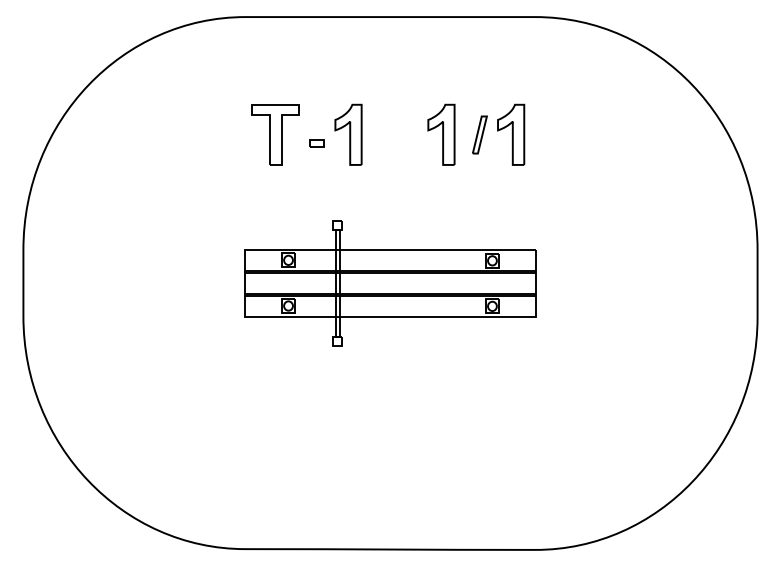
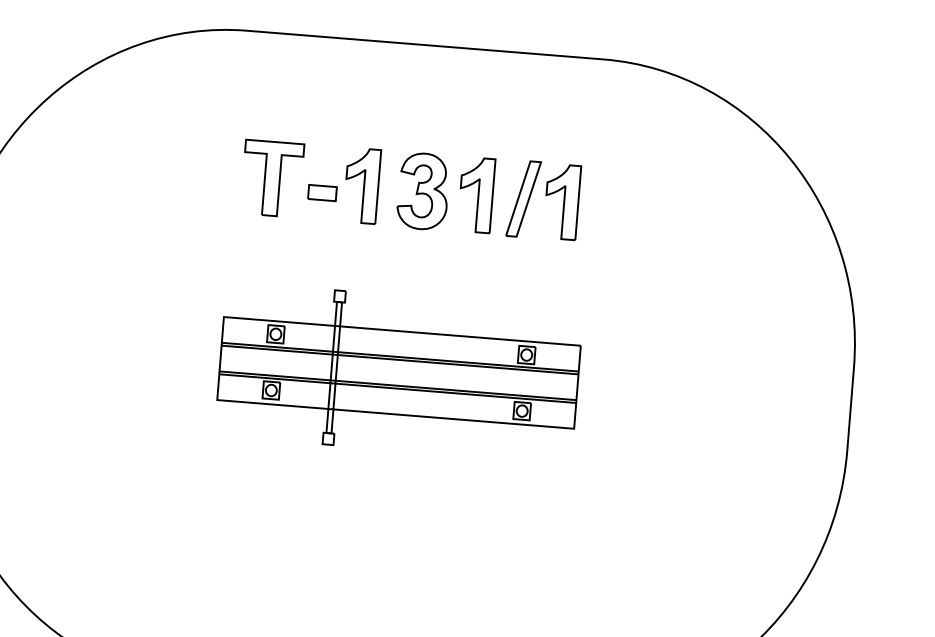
part: (397, 134) -> (422, 190), added
part: (479, 134) -> (523, 198), size x1.67
part: (316, 143) -> (321, 193), size x1.67

